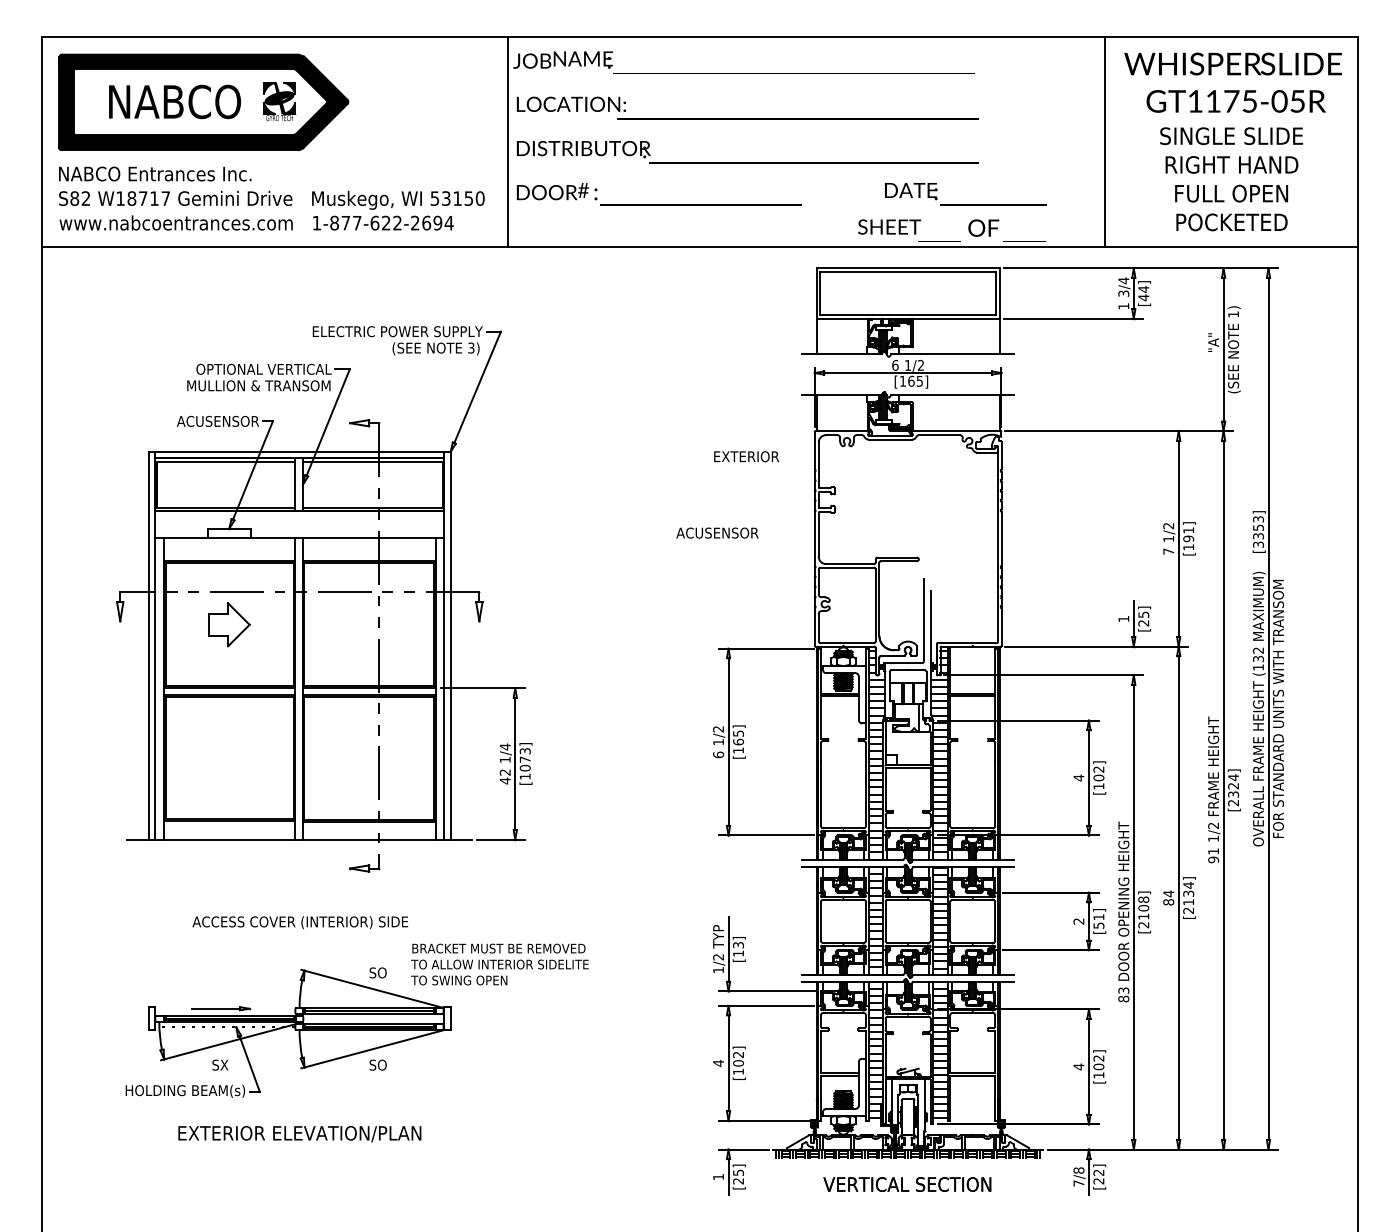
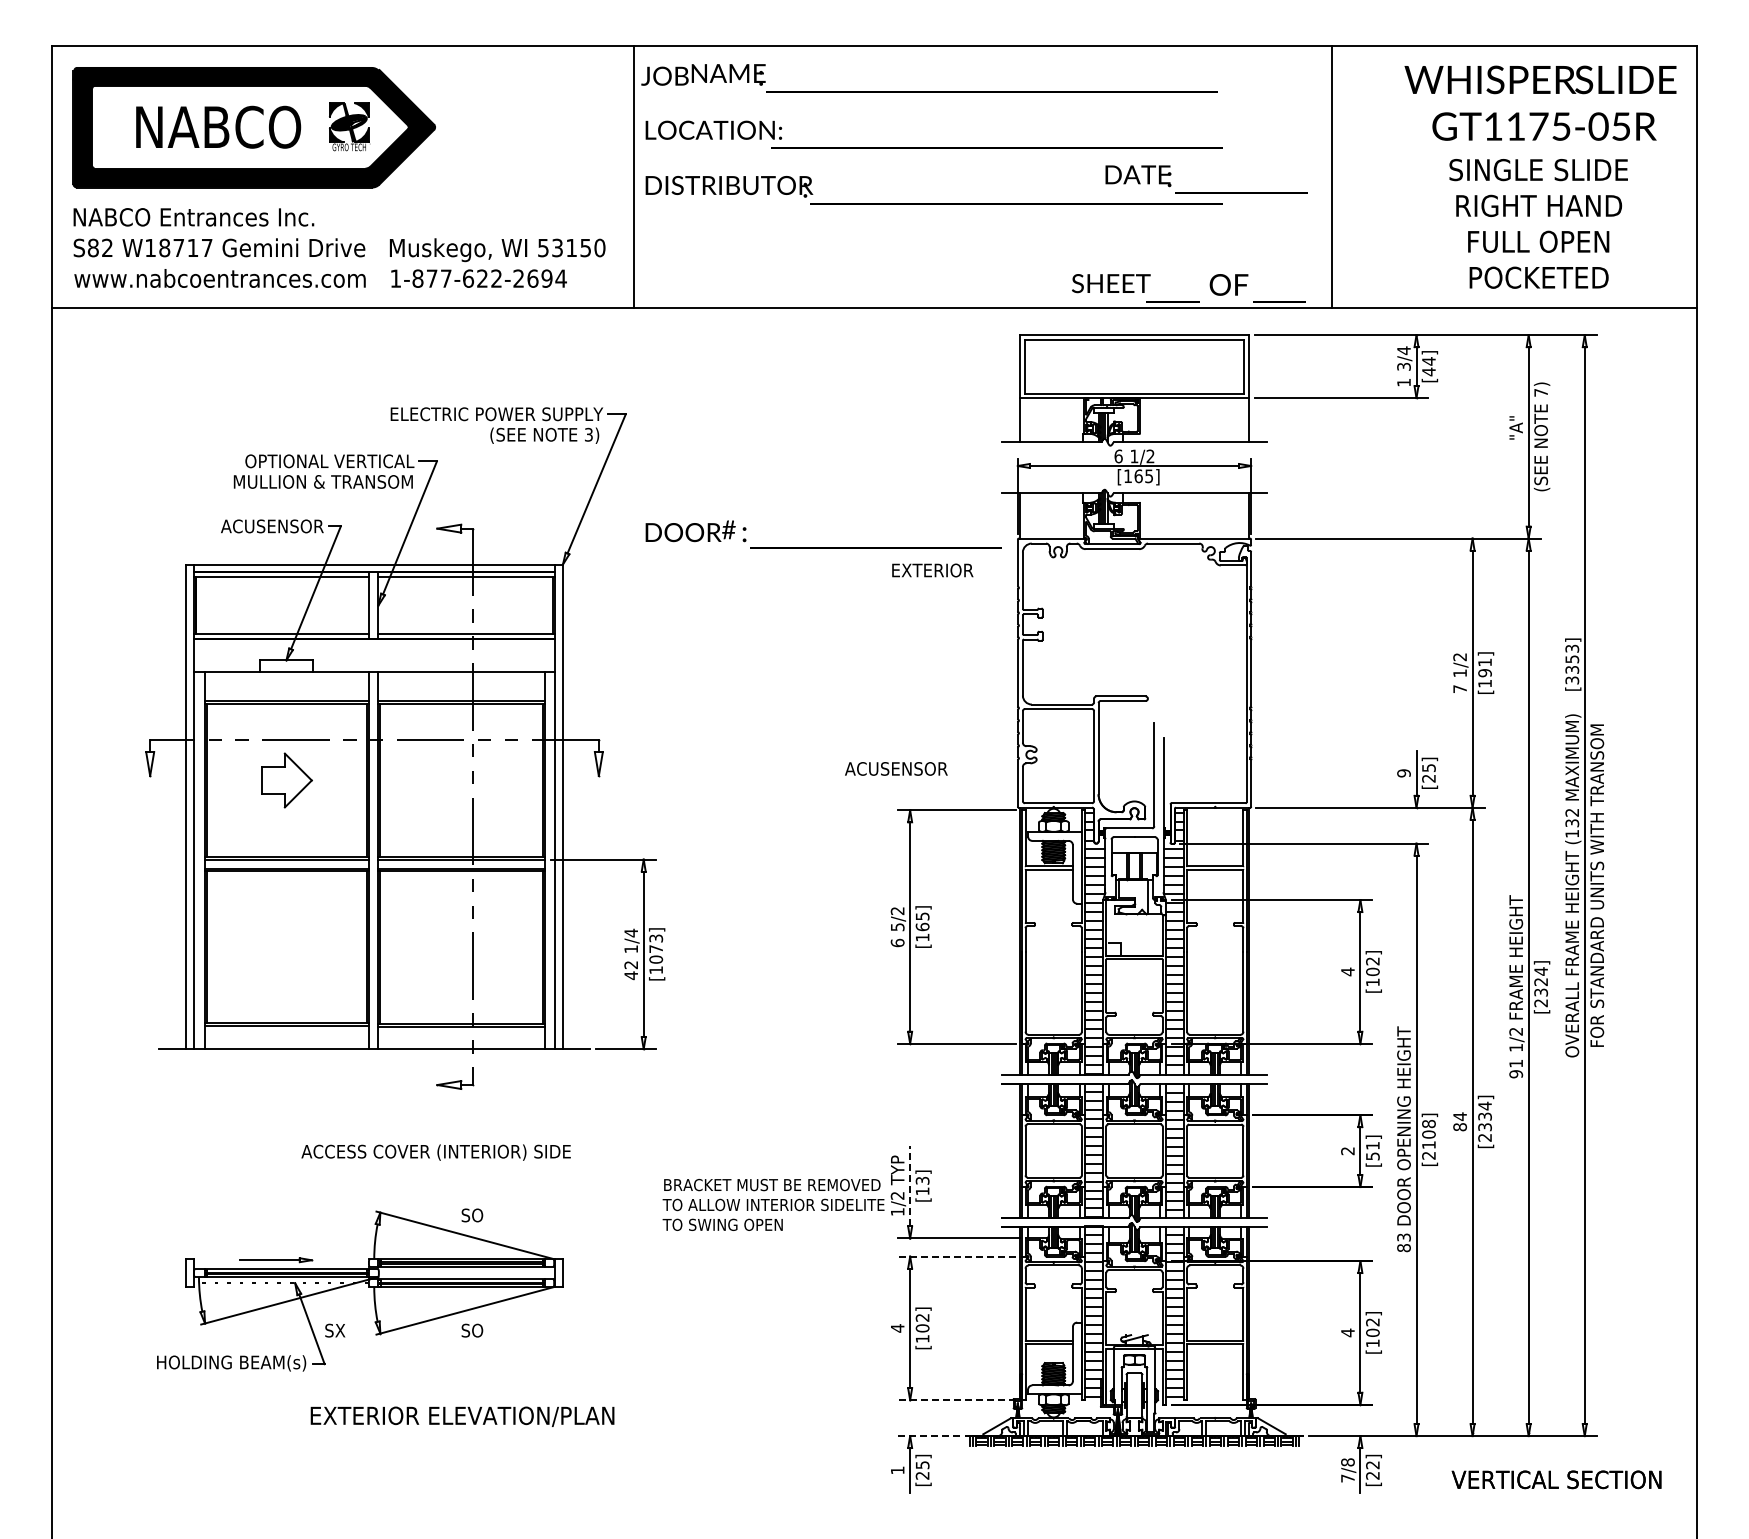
line: (1105, 142) -> (1331, 177), moved
text: (659, 194) -> (823, 534), moved
text: (965, 194) -> (1206, 179), moved
text: (1233, 314) -> (1540, 392), 1) -> 7)
text: (717, 532) -> (896, 768), moved
text: (1123, 619) -> (1403, 773), 1 -> 9
text: (718, 742) -> (897, 927), 1/2 -> 5/2
text: (1188, 902) -> (1484, 1127), [2134] -> [2334]
text: (299, 922) -> (435, 1152), moved
line: (728, 948) -> (910, 1185), solid -> dashed
text: (499, 964) -> (773, 1204), moved
line: (765, 1005) -> (956, 1256), solid -> dashed
text: (220, 1065) -> (335, 1330), moved
line: (765, 1121) -> (956, 1400), solid -> dashed
text: (299, 1133) -> (462, 1416), moved
line: (743, 1149) -> (928, 1436), solid -> dashed
text: (907, 1184) -> (1556, 1479), moved

